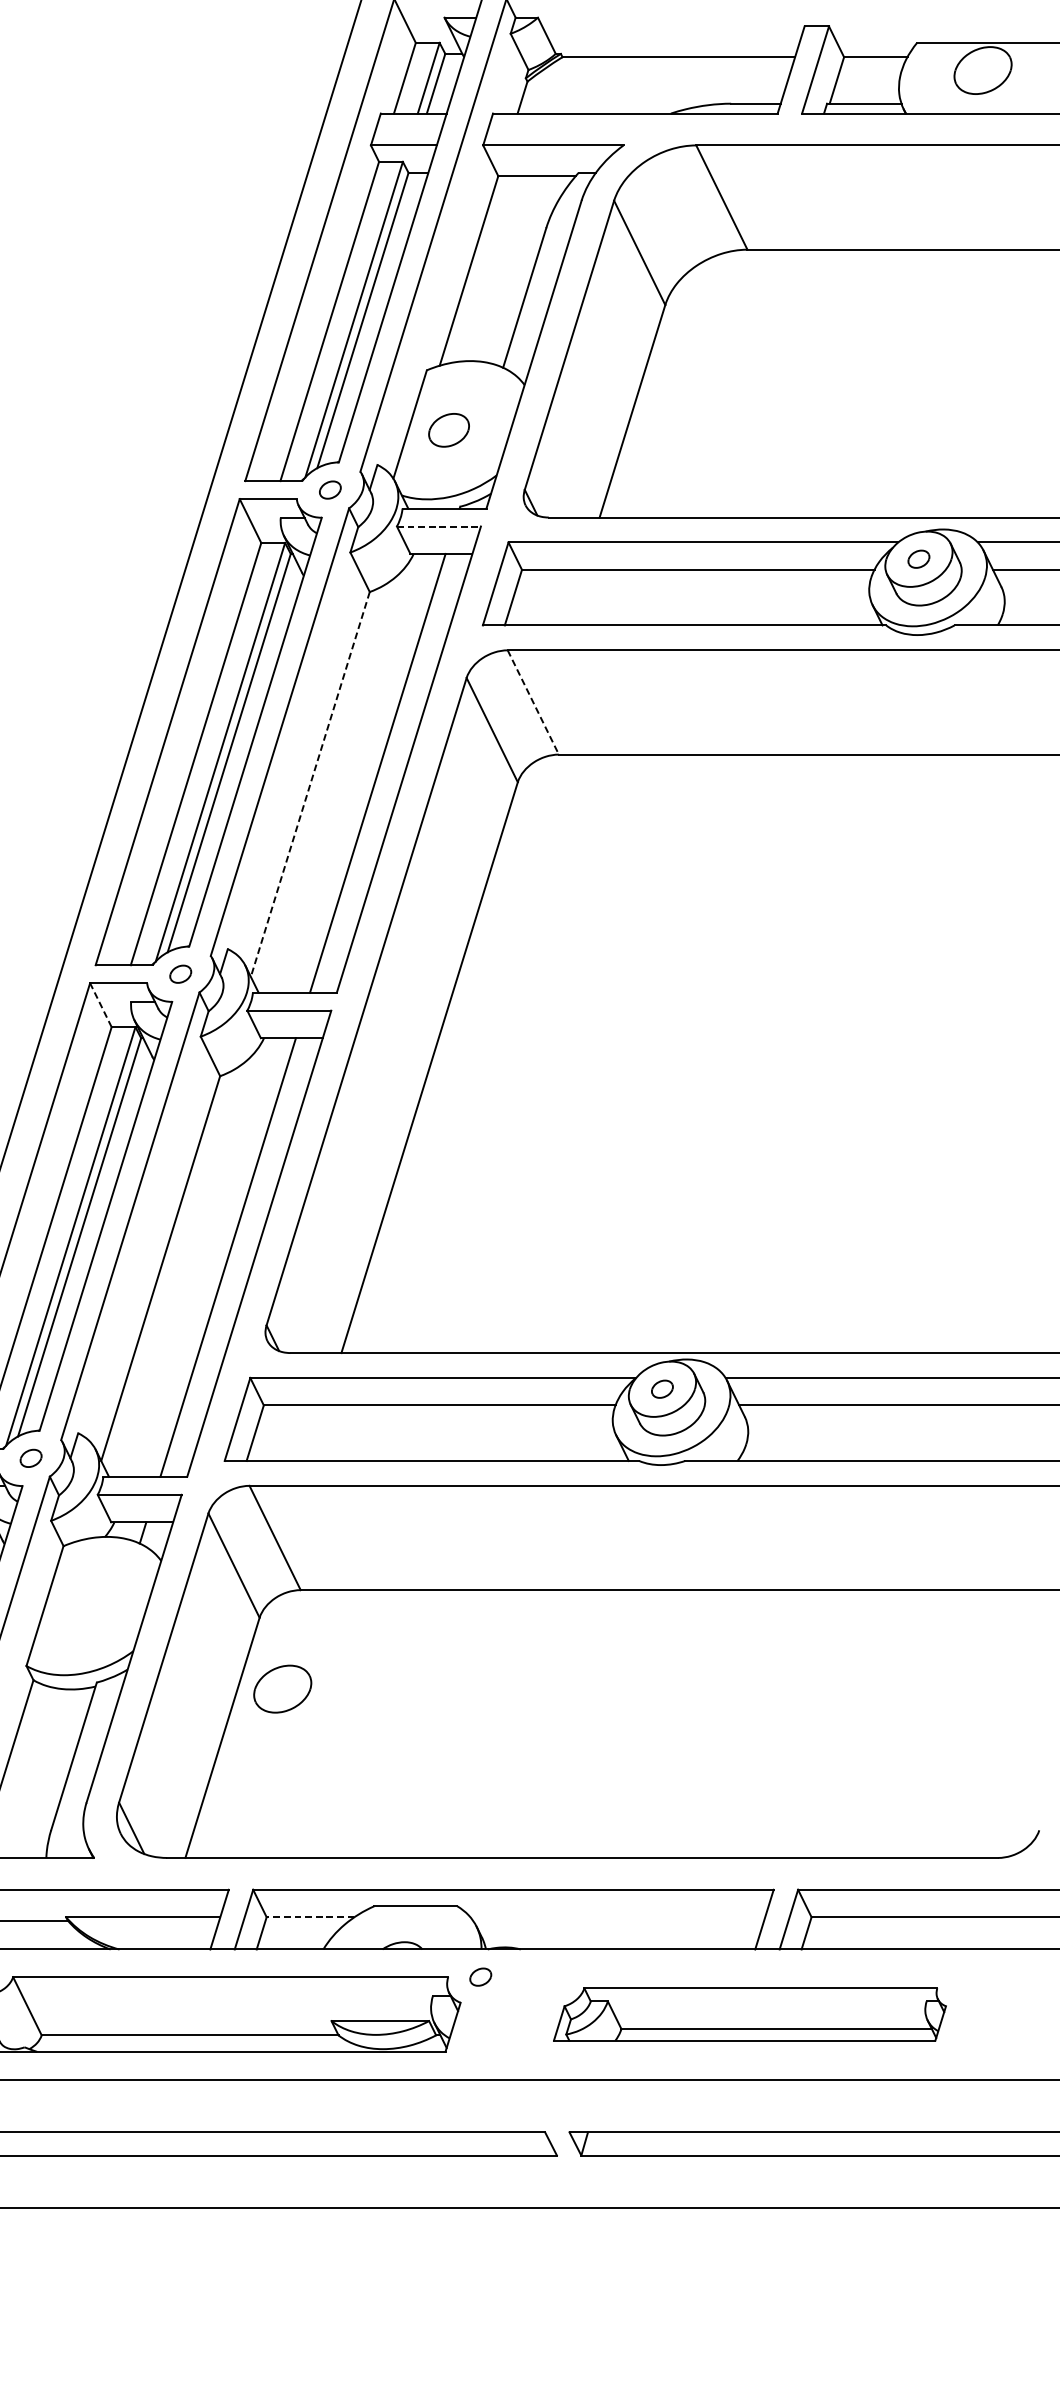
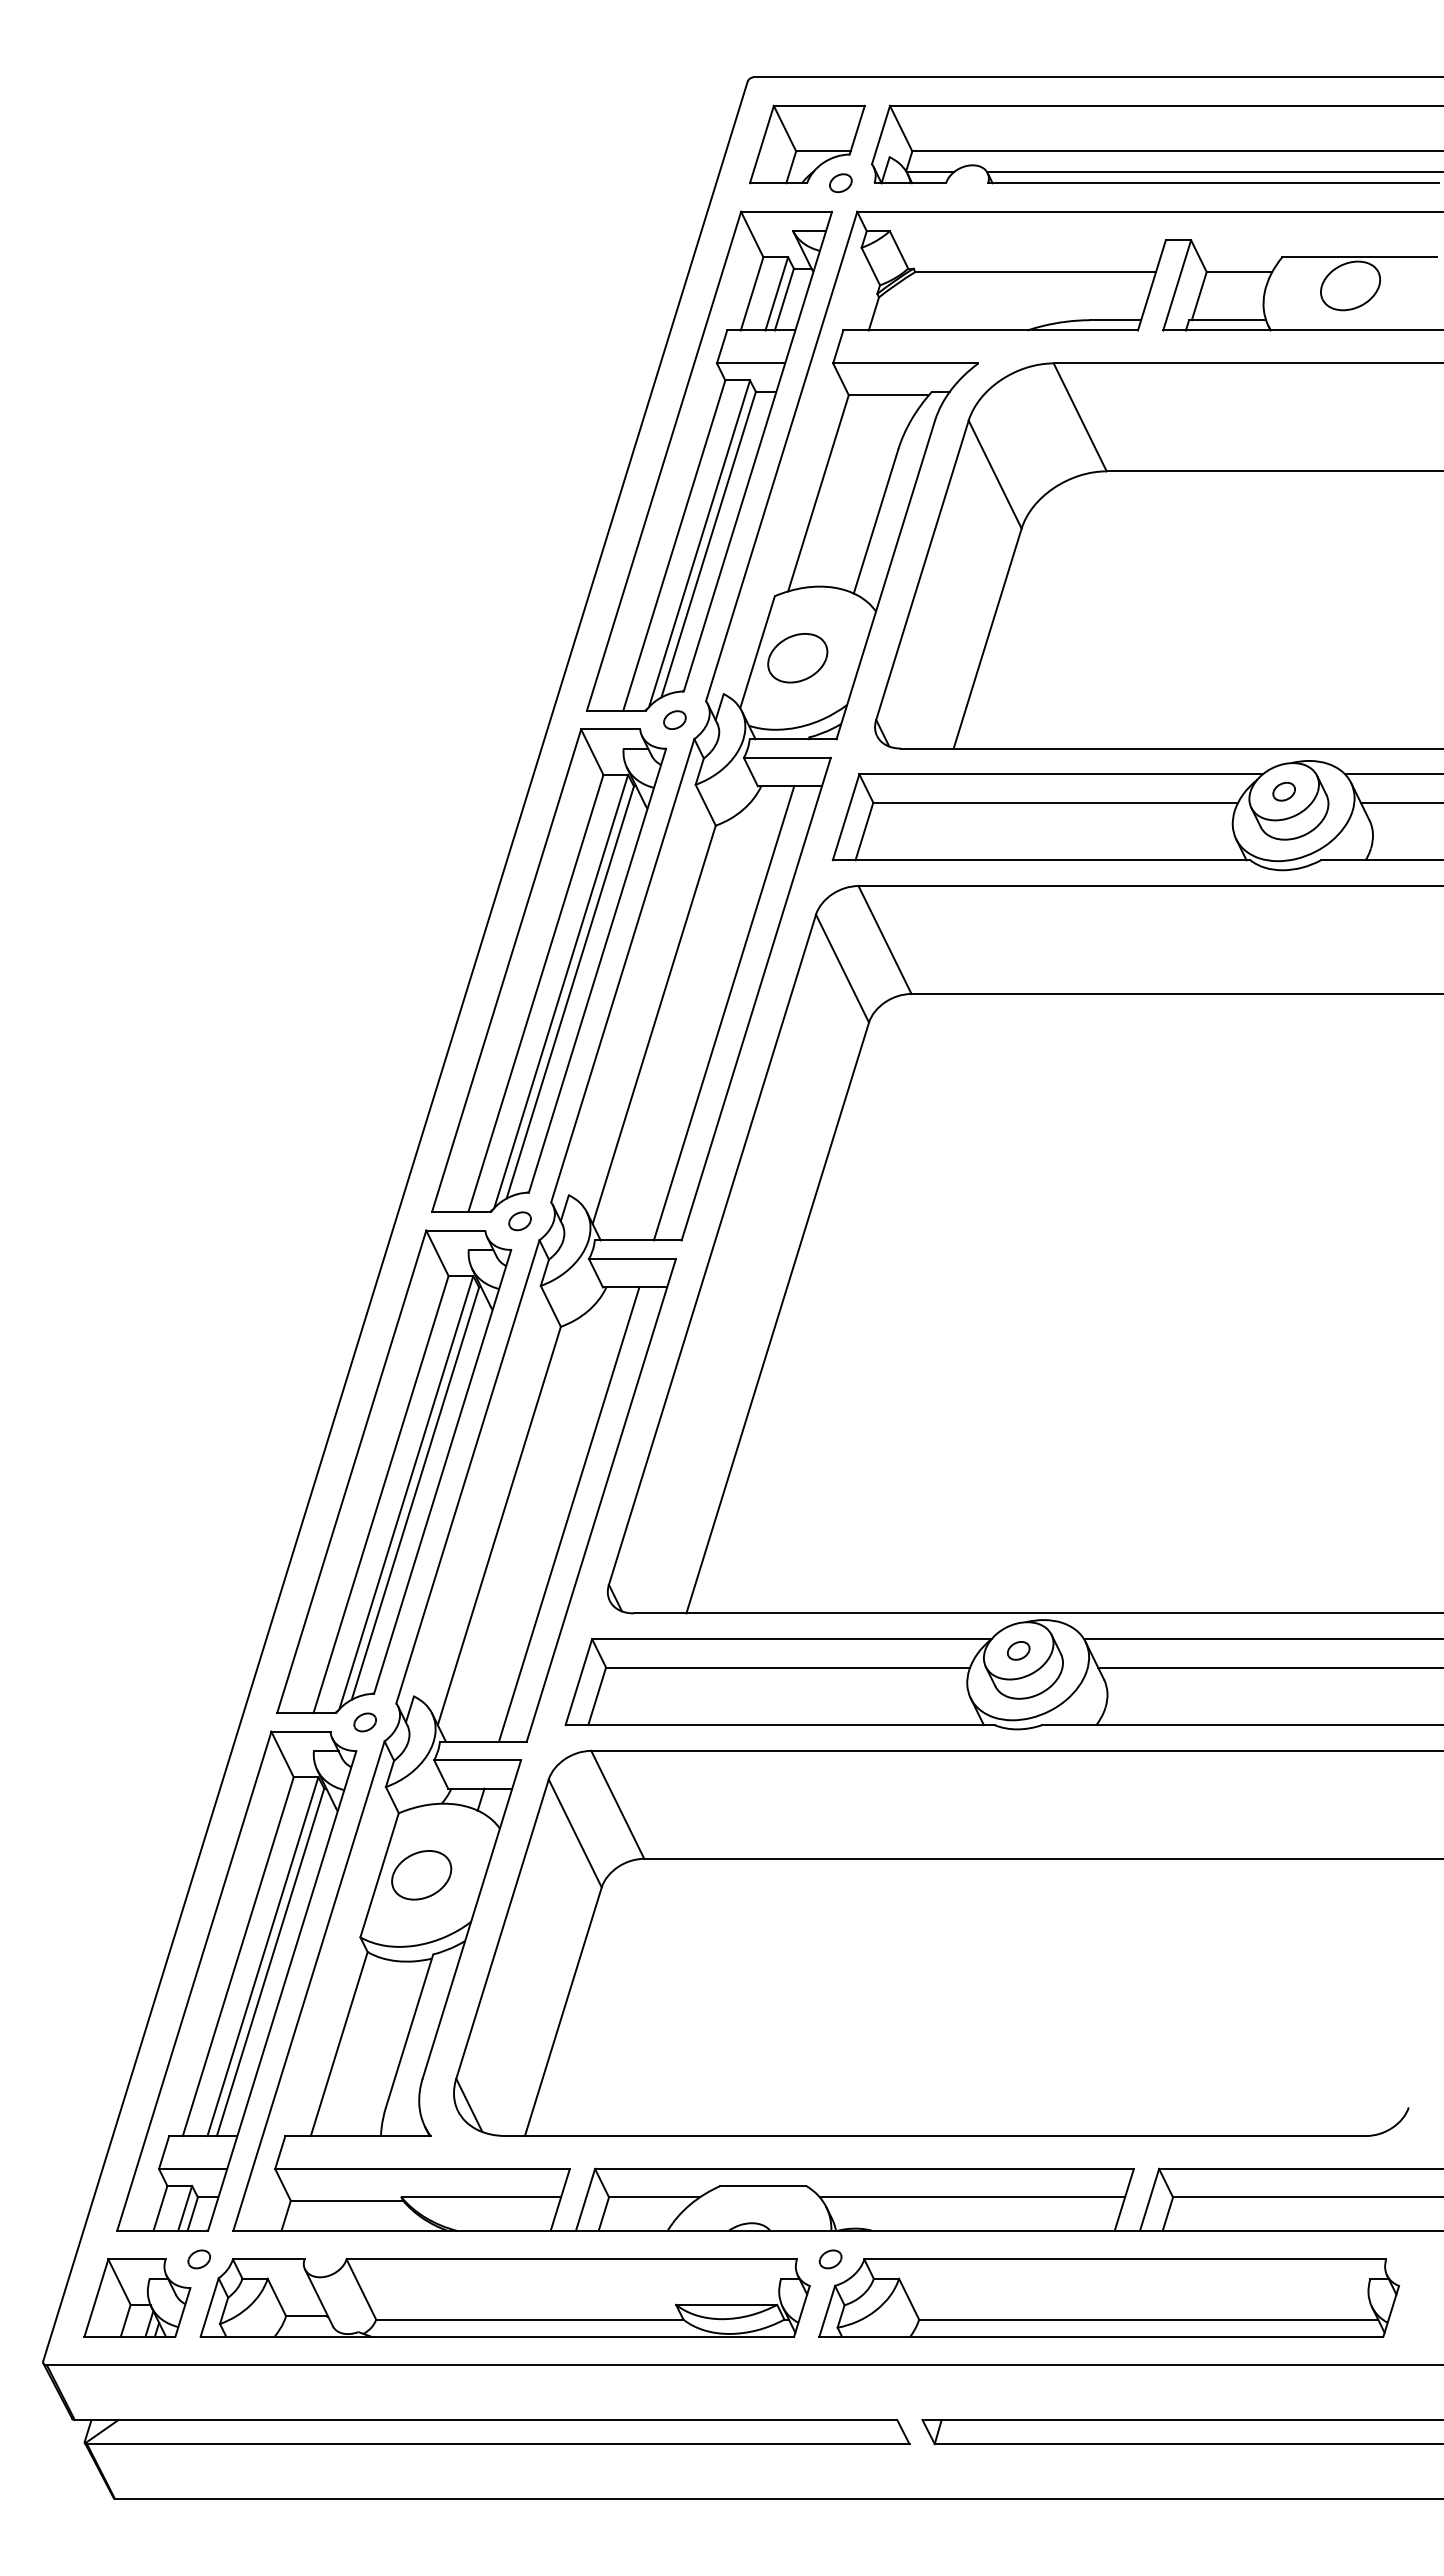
part: (448, 430) -> (797, 658), size x1.43
line: (439, 526) -> (787, 757), dashed -> solid
line: (533, 702) -> (885, 940), dashed -> solid
line: (310, 785) -> (654, 1025), dashed -> solid
line: (100, 1004) -> (437, 1252), dashed -> solid
part: (282, 1689) -> (421, 1875), moved
line: (309, 1917) -> (653, 2197), dashed -> solid
line: (617, 1917) -> (972, 2197), added
part: (750, 2013) -> (1109, 2297), size x1.43

